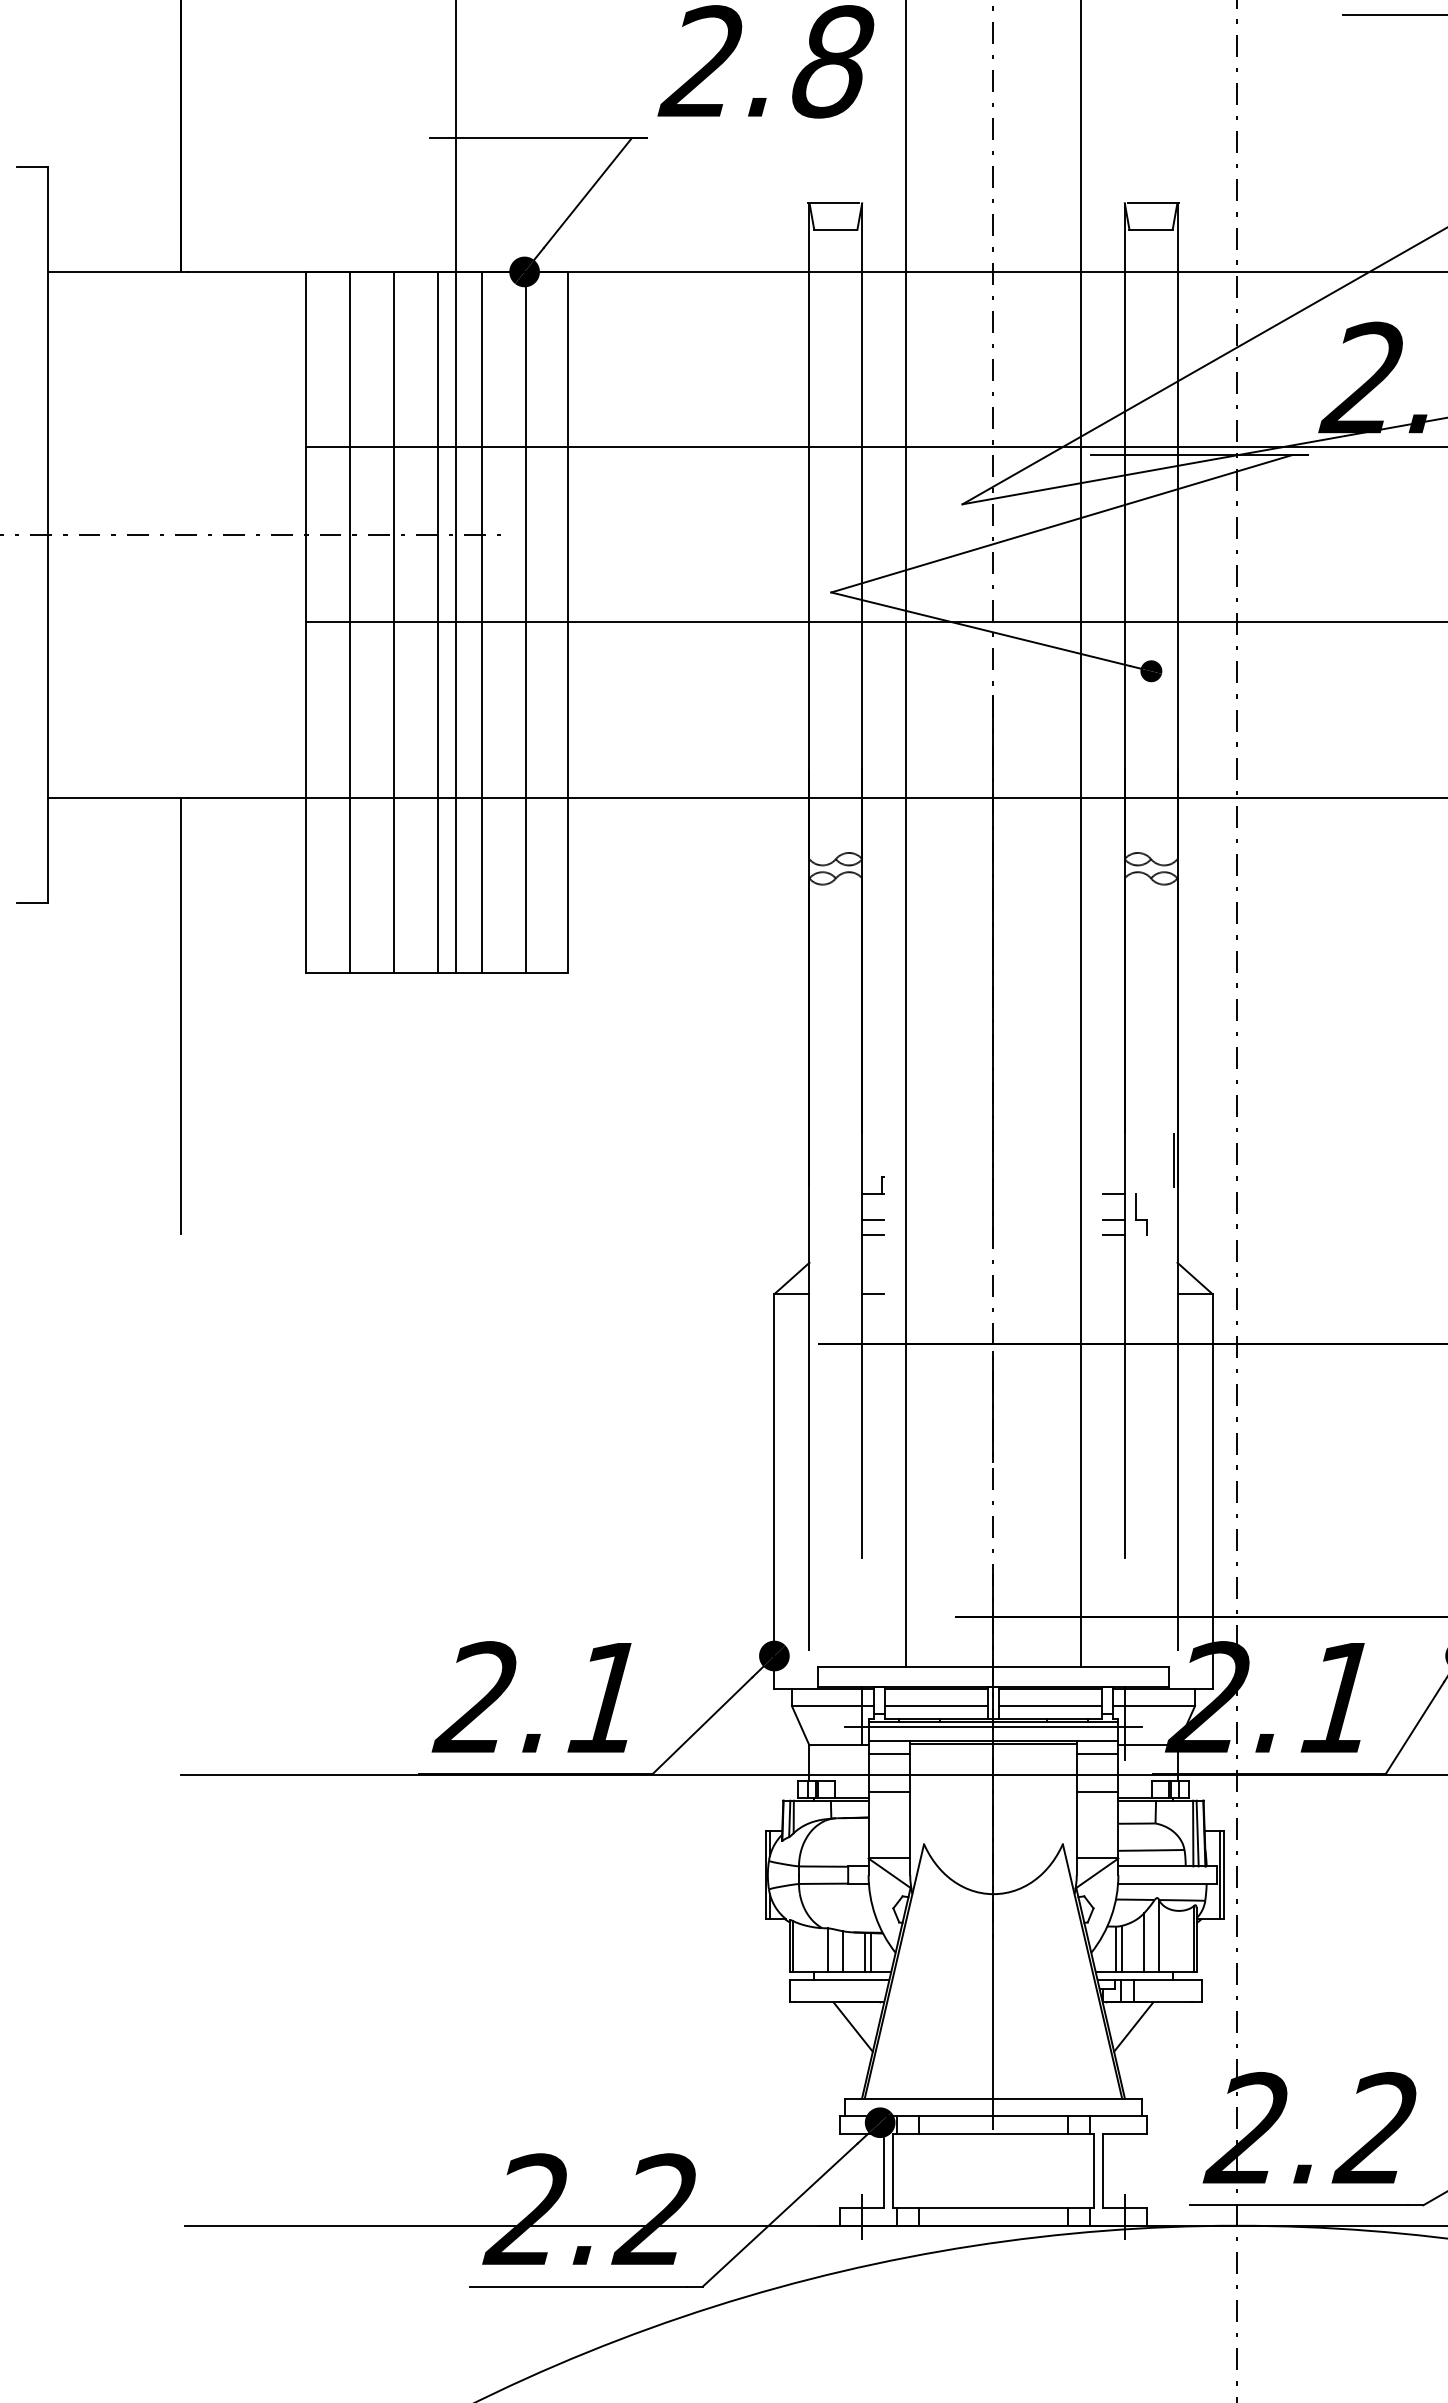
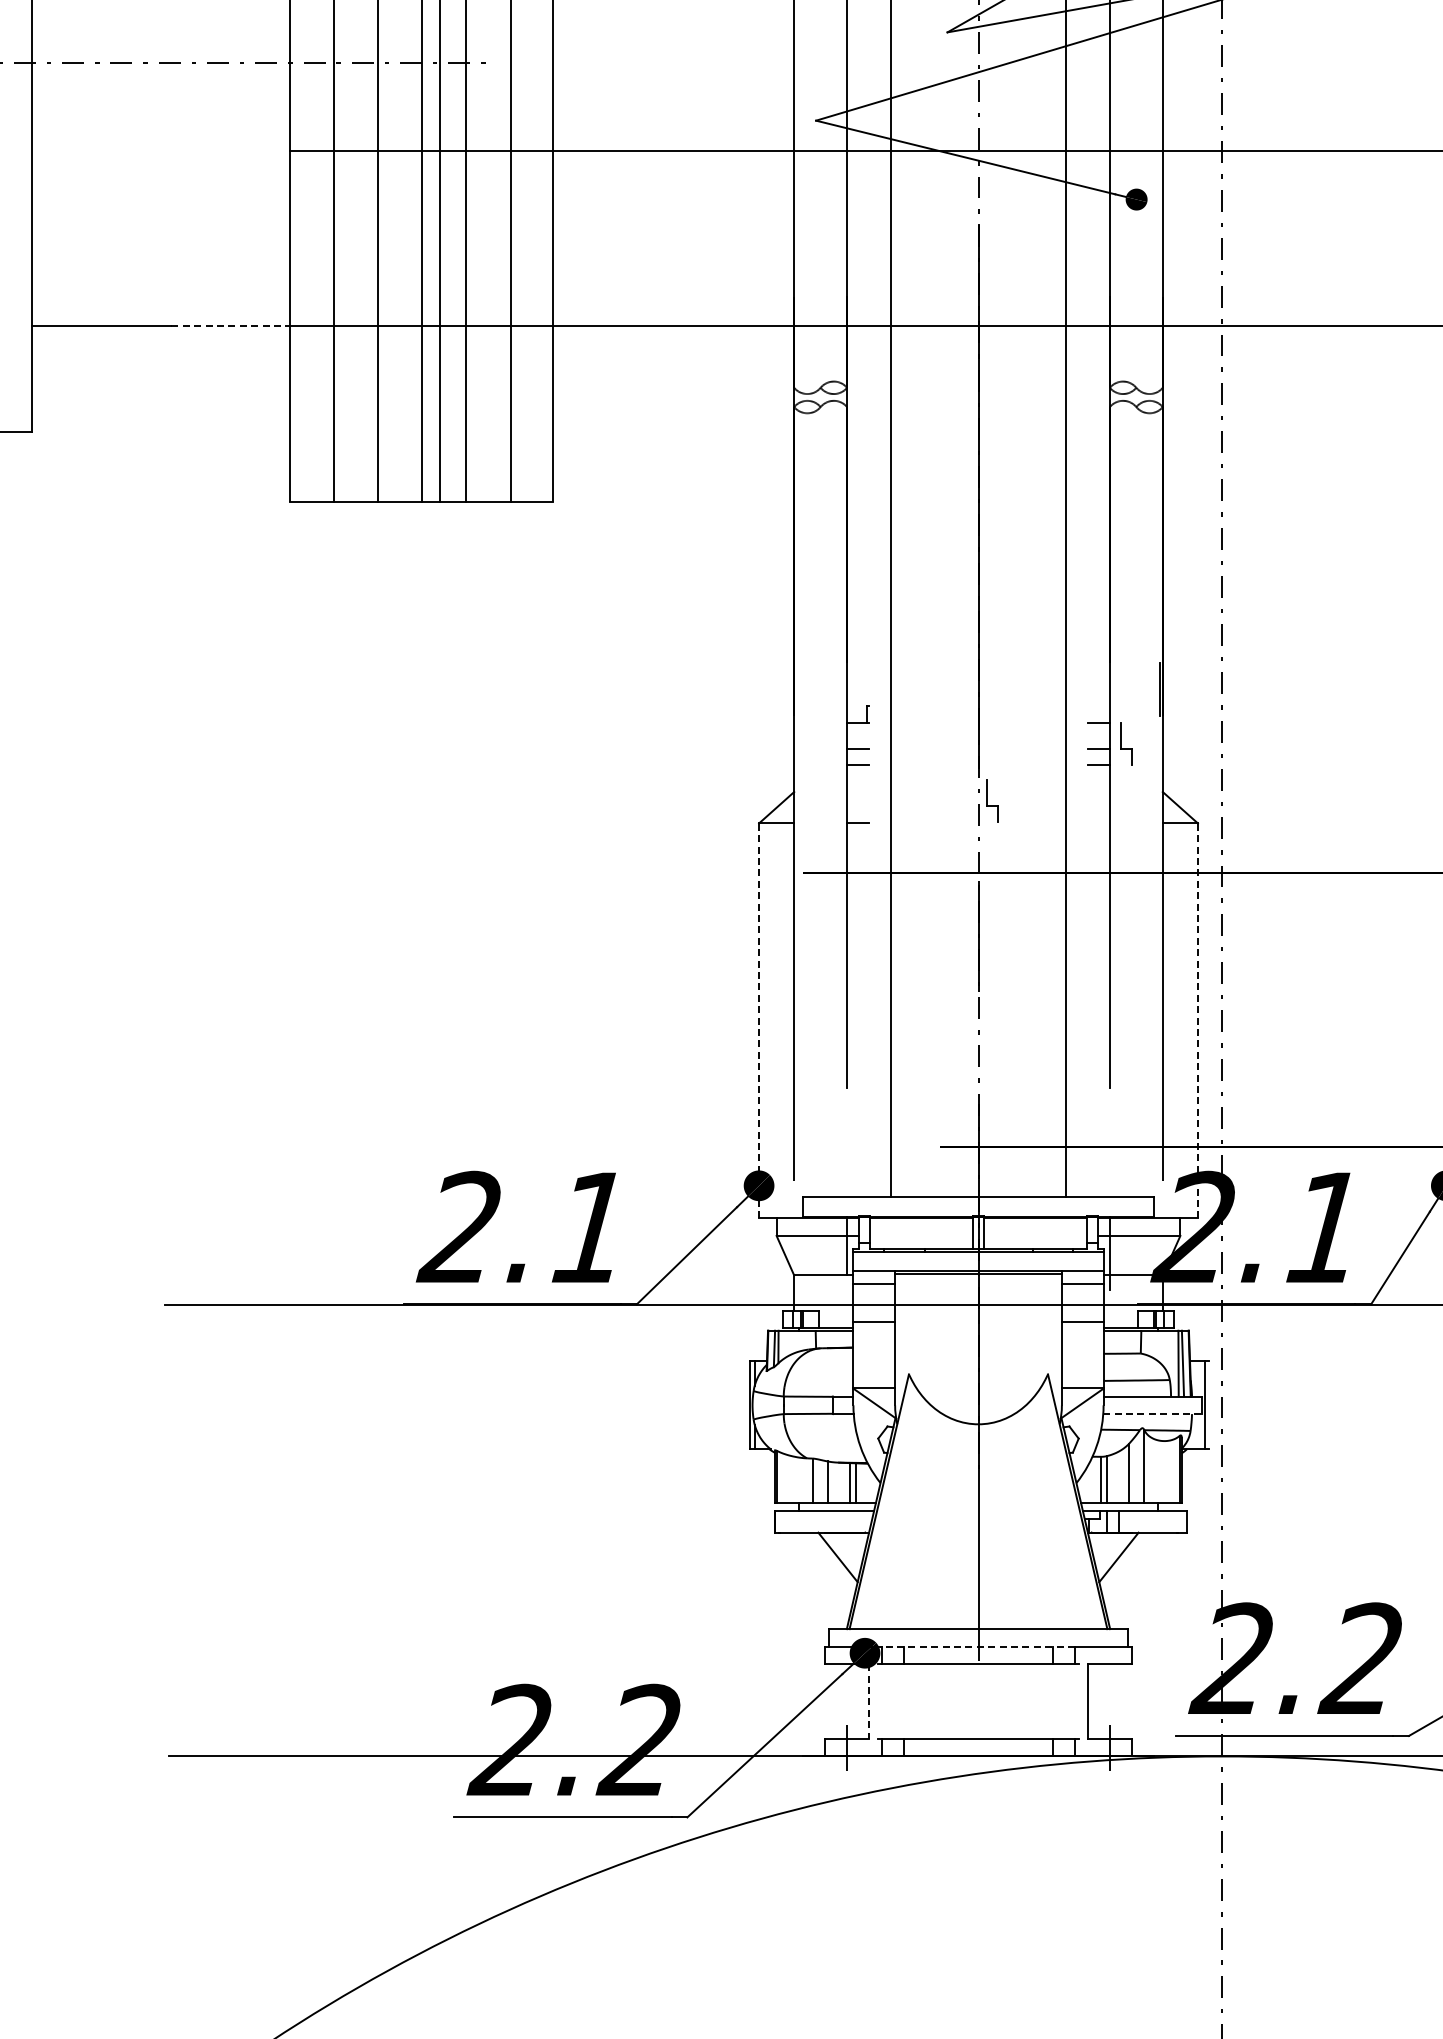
line: (247, 797) -> (231, 326), solid -> dashed
line: (180, 1015) -> (164, 544), removed
part: (1007, 1271) -> (992, 800), added
line: (774, 1490) -> (759, 1020), solid -> dashed
line: (1212, 1490) -> (1197, 1020), solid -> dashed
line: (936, 1706) -> (921, 1236), removed
line: (1049, 1706) -> (1034, 1236), removed
line: (993, 1727) -> (978, 1257), removed
line: (1223, 1875) -> (1208, 1405), removed
line: (1167, 1883) -> (1152, 1413), solid -> dashed
line: (992, 2116) -> (977, 1646), solid -> dashed
line: (893, 2170) -> (878, 1701), removed
line: (1093, 2170) -> (1078, 1701), removed
line: (883, 2171) -> (868, 1702), solid -> dashed

